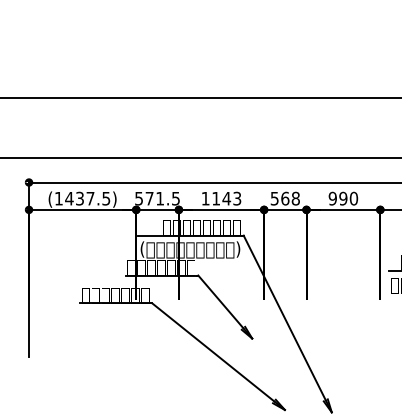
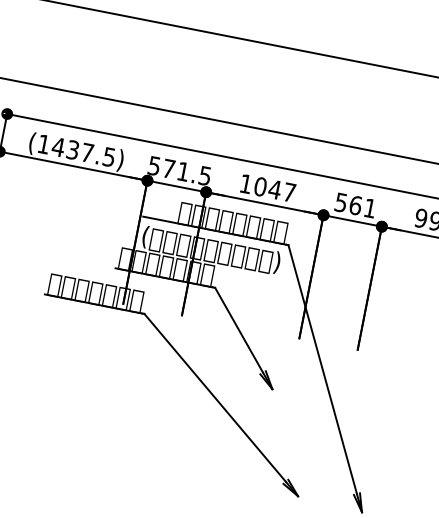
text: (226, 198) -> (274, 189), 1143 -> 1047
text: (295, 198) -> (369, 208), 568 -> 561

